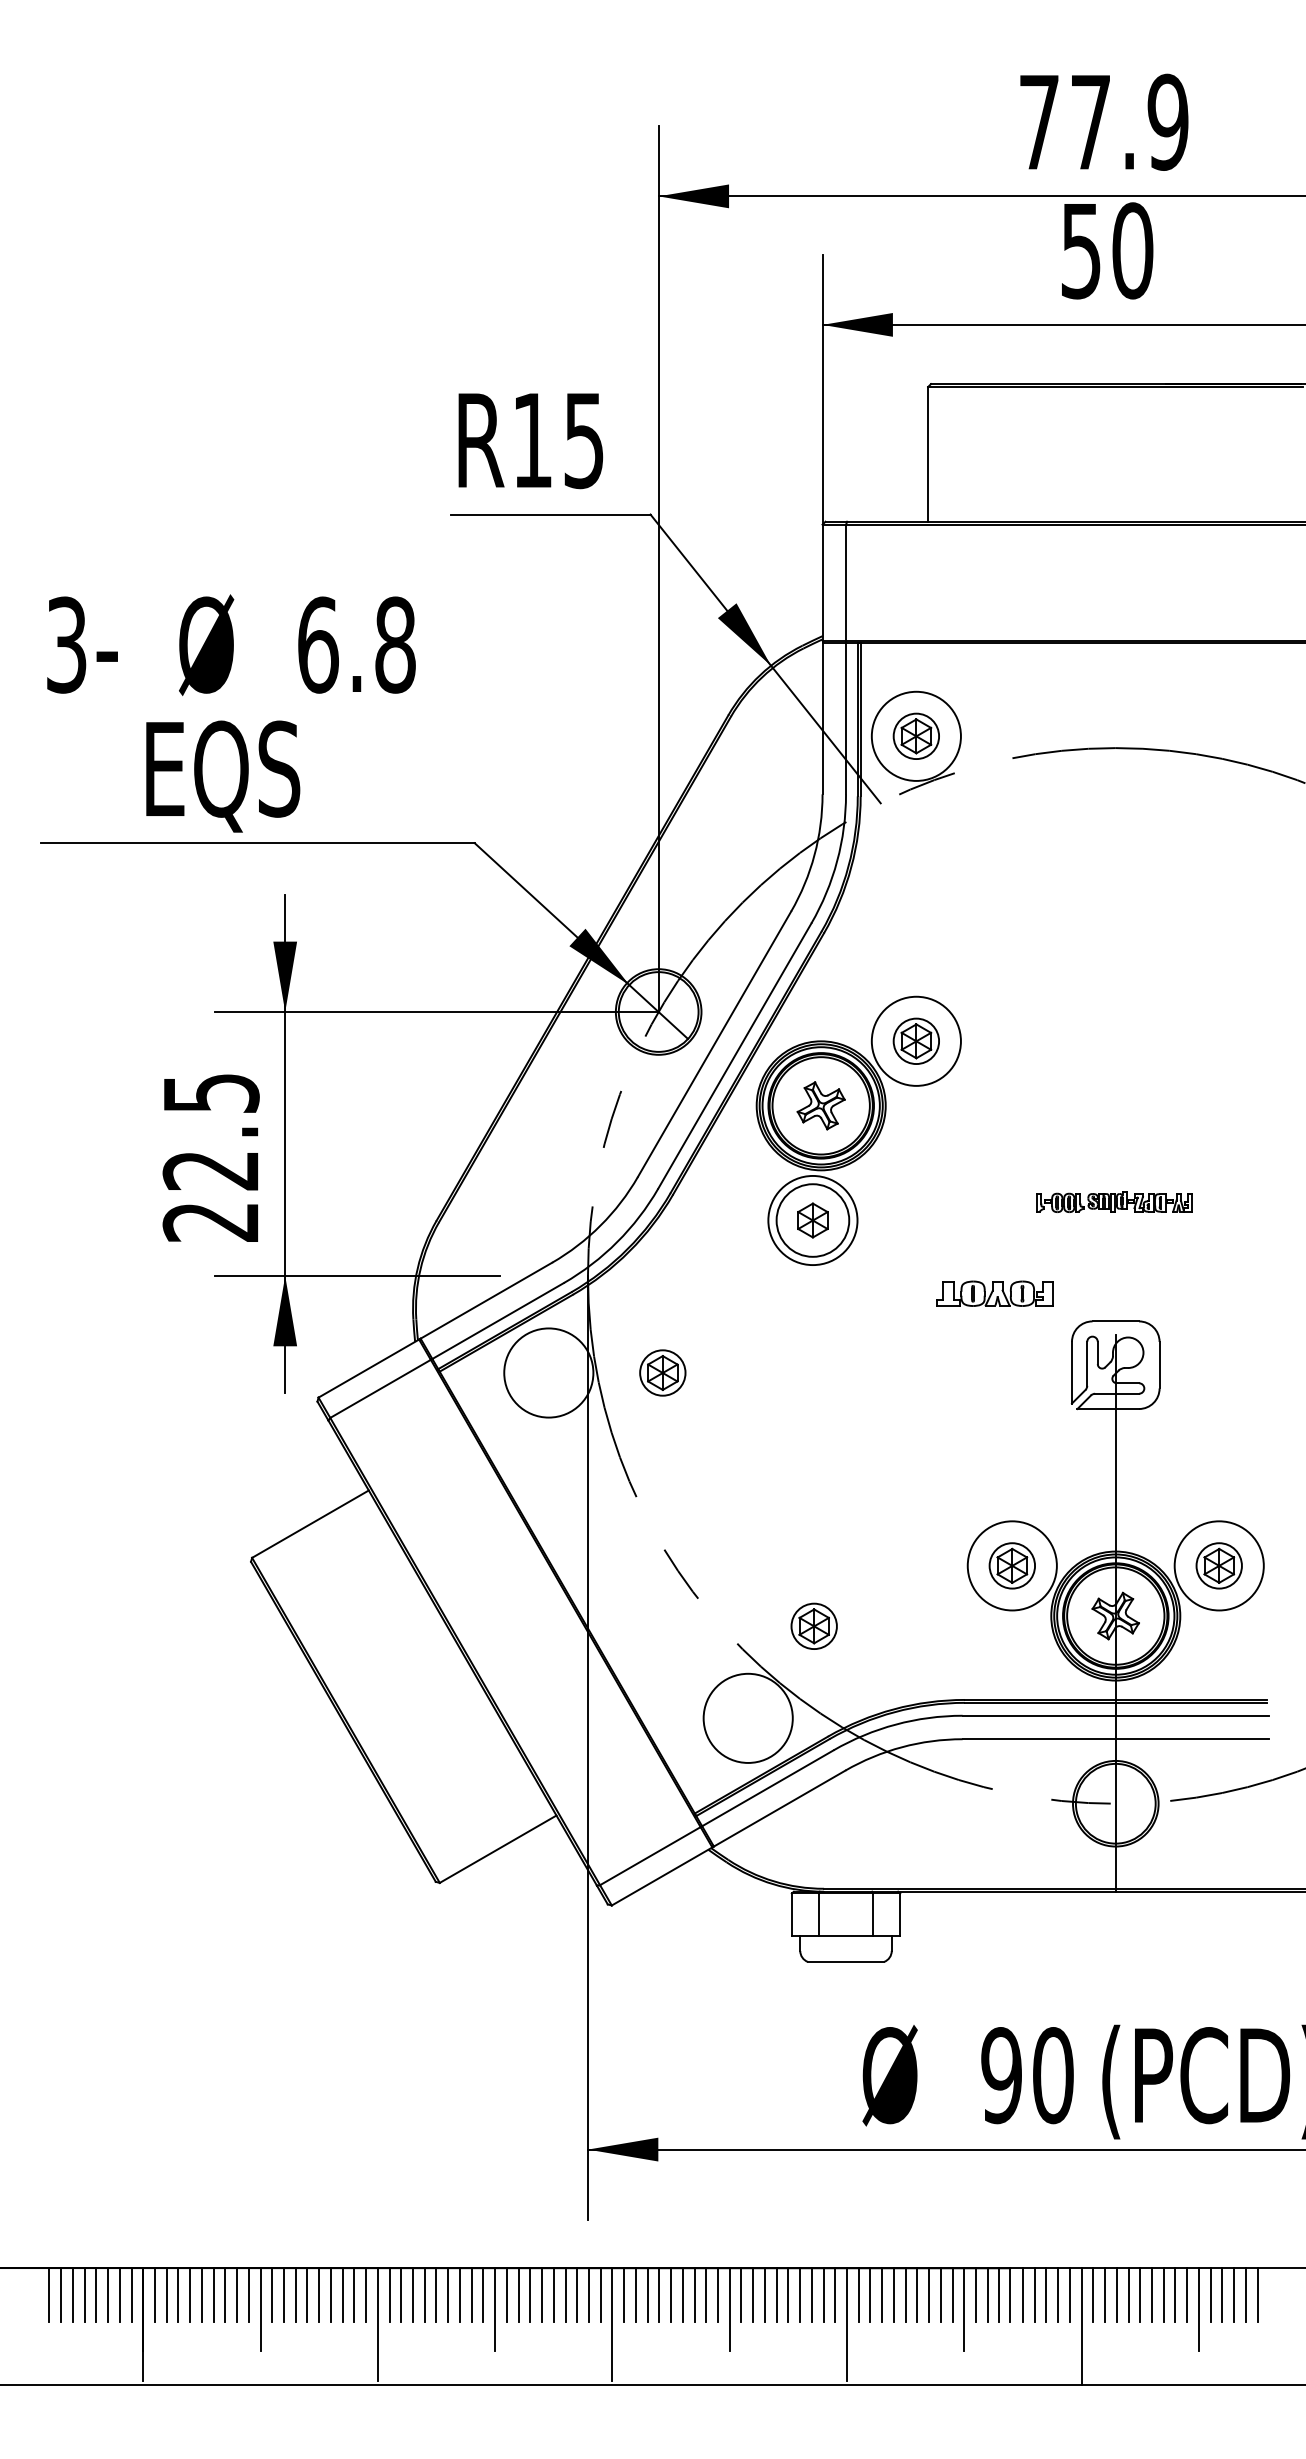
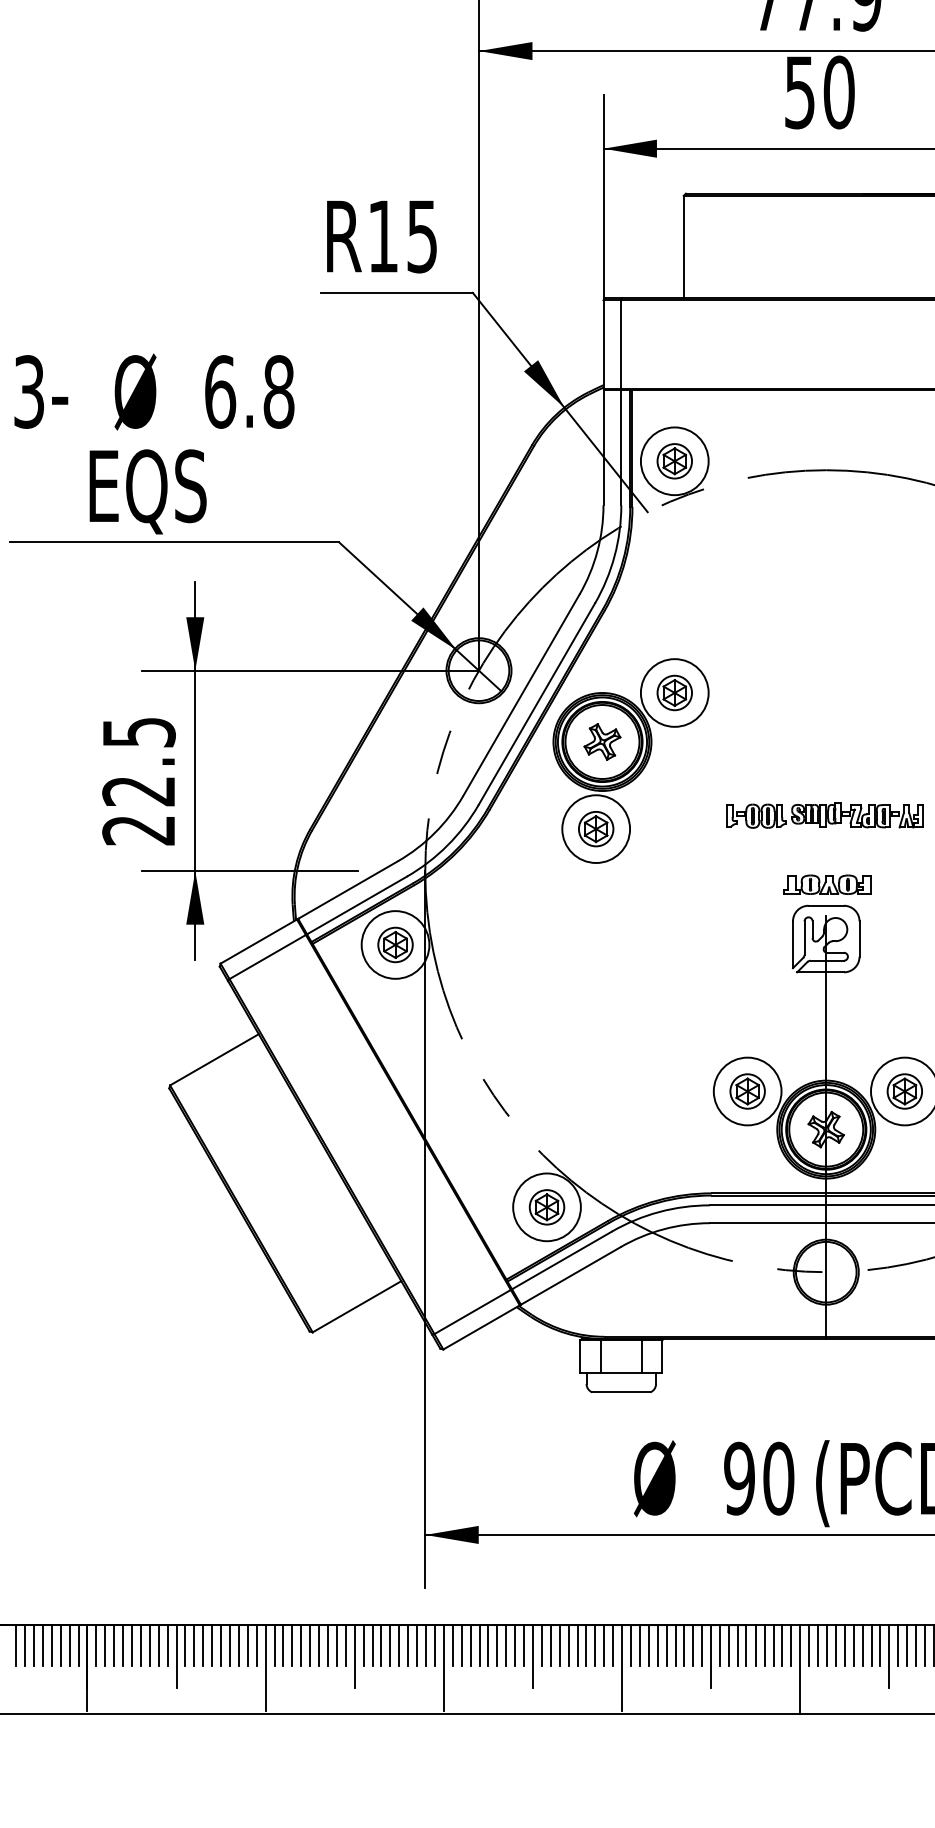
part: (1114, 1201) -> (825, 814), size x1.67
circle: (812, 1220) -> (595, 829), size x0.62
part: (994, 1293) -> (826, 884), moved
part: (662, 1372) -> (395, 944), moved
part: (813, 1625) -> (546, 1206), moved

